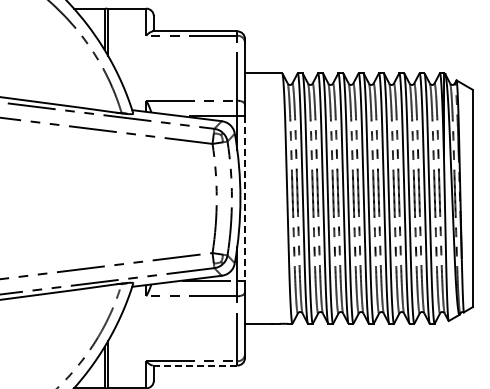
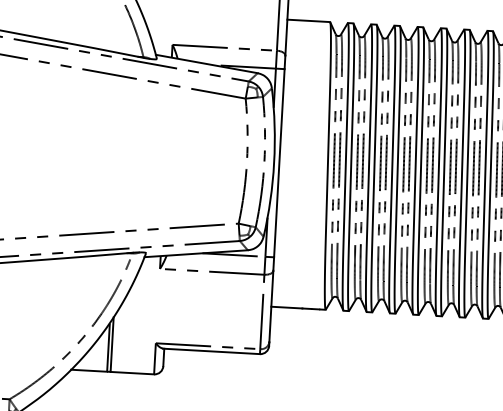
line: (245, 198) -> (279, 163), dashed -> solid
line: (194, 365) -> (210, 351), dashed -> solid

